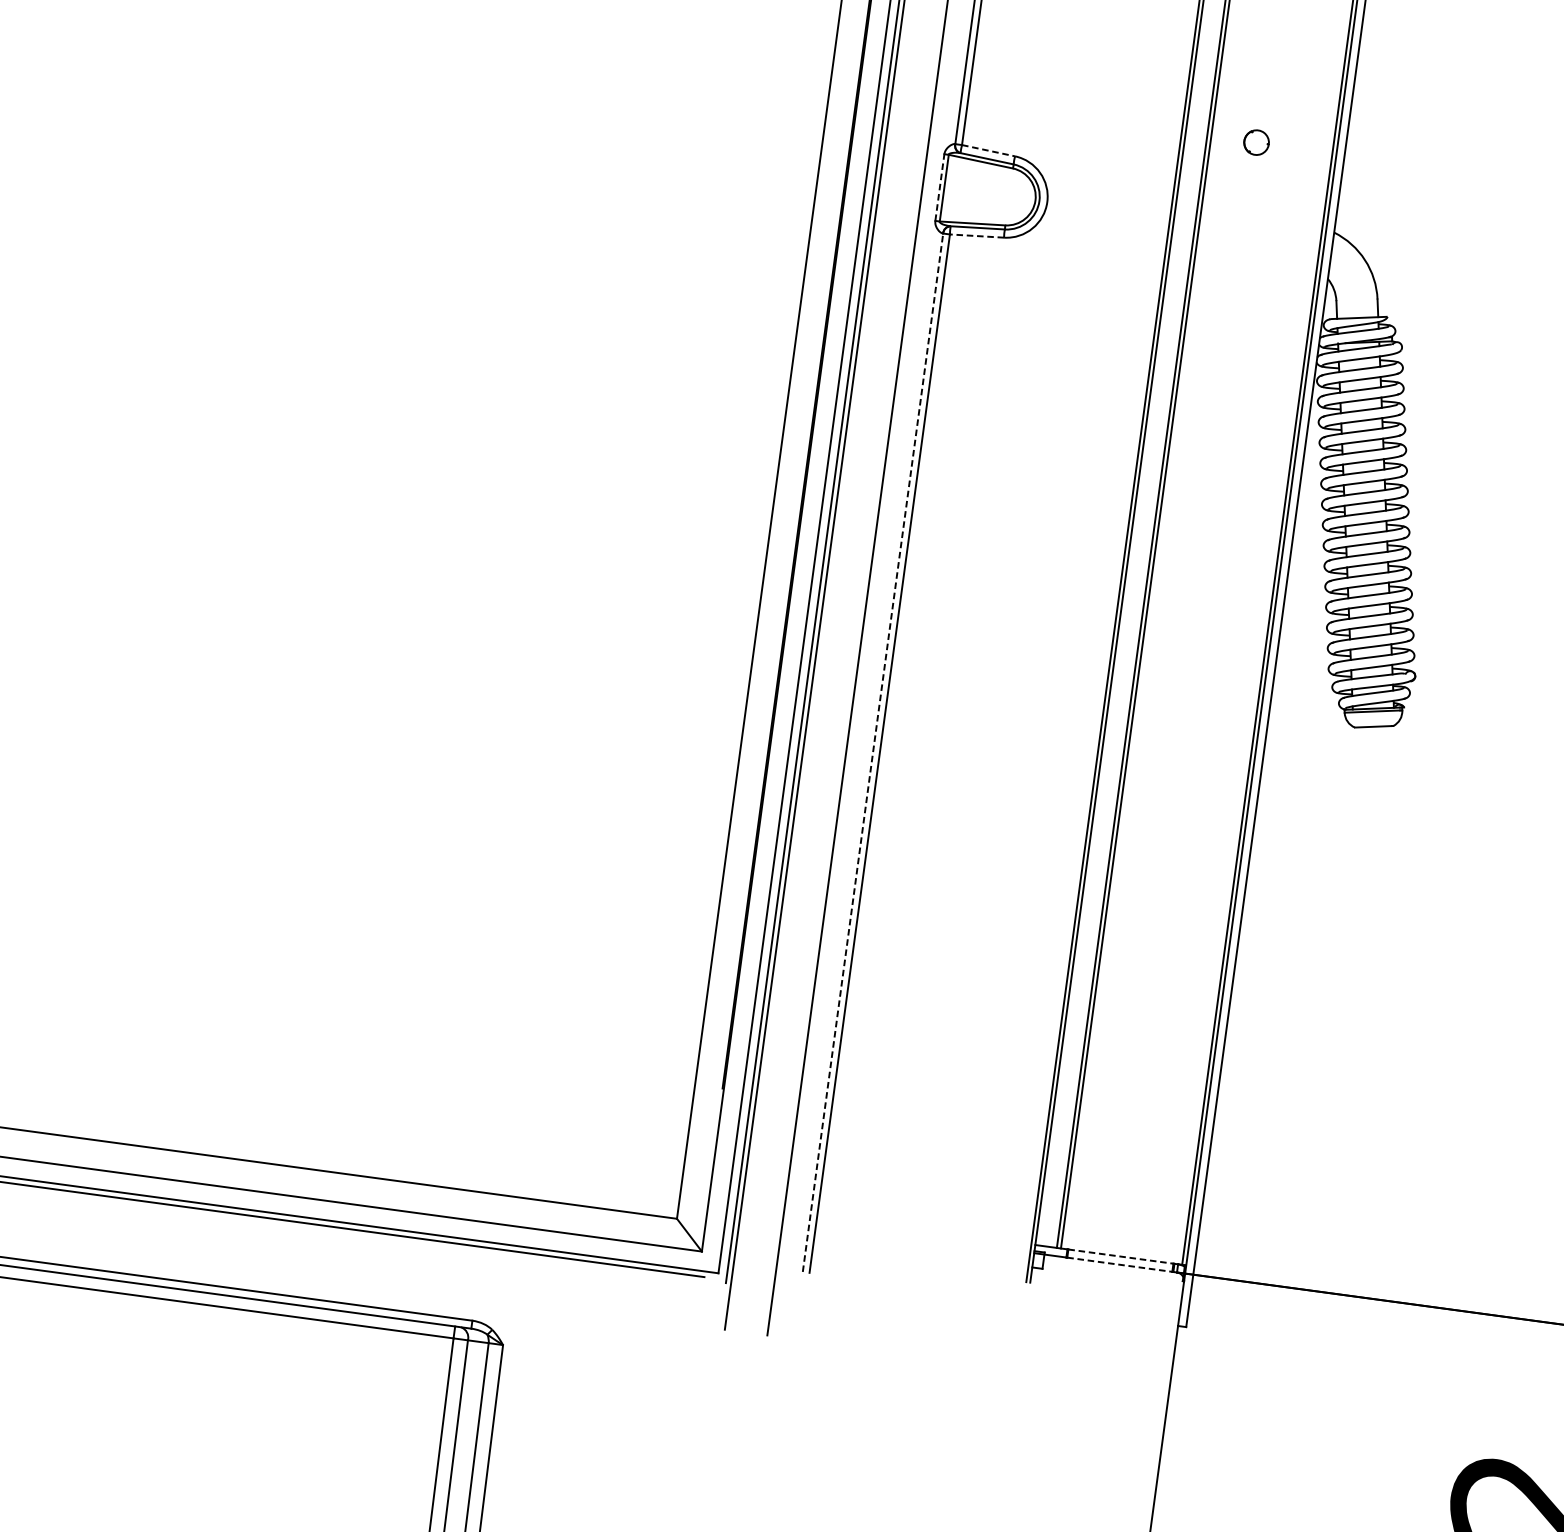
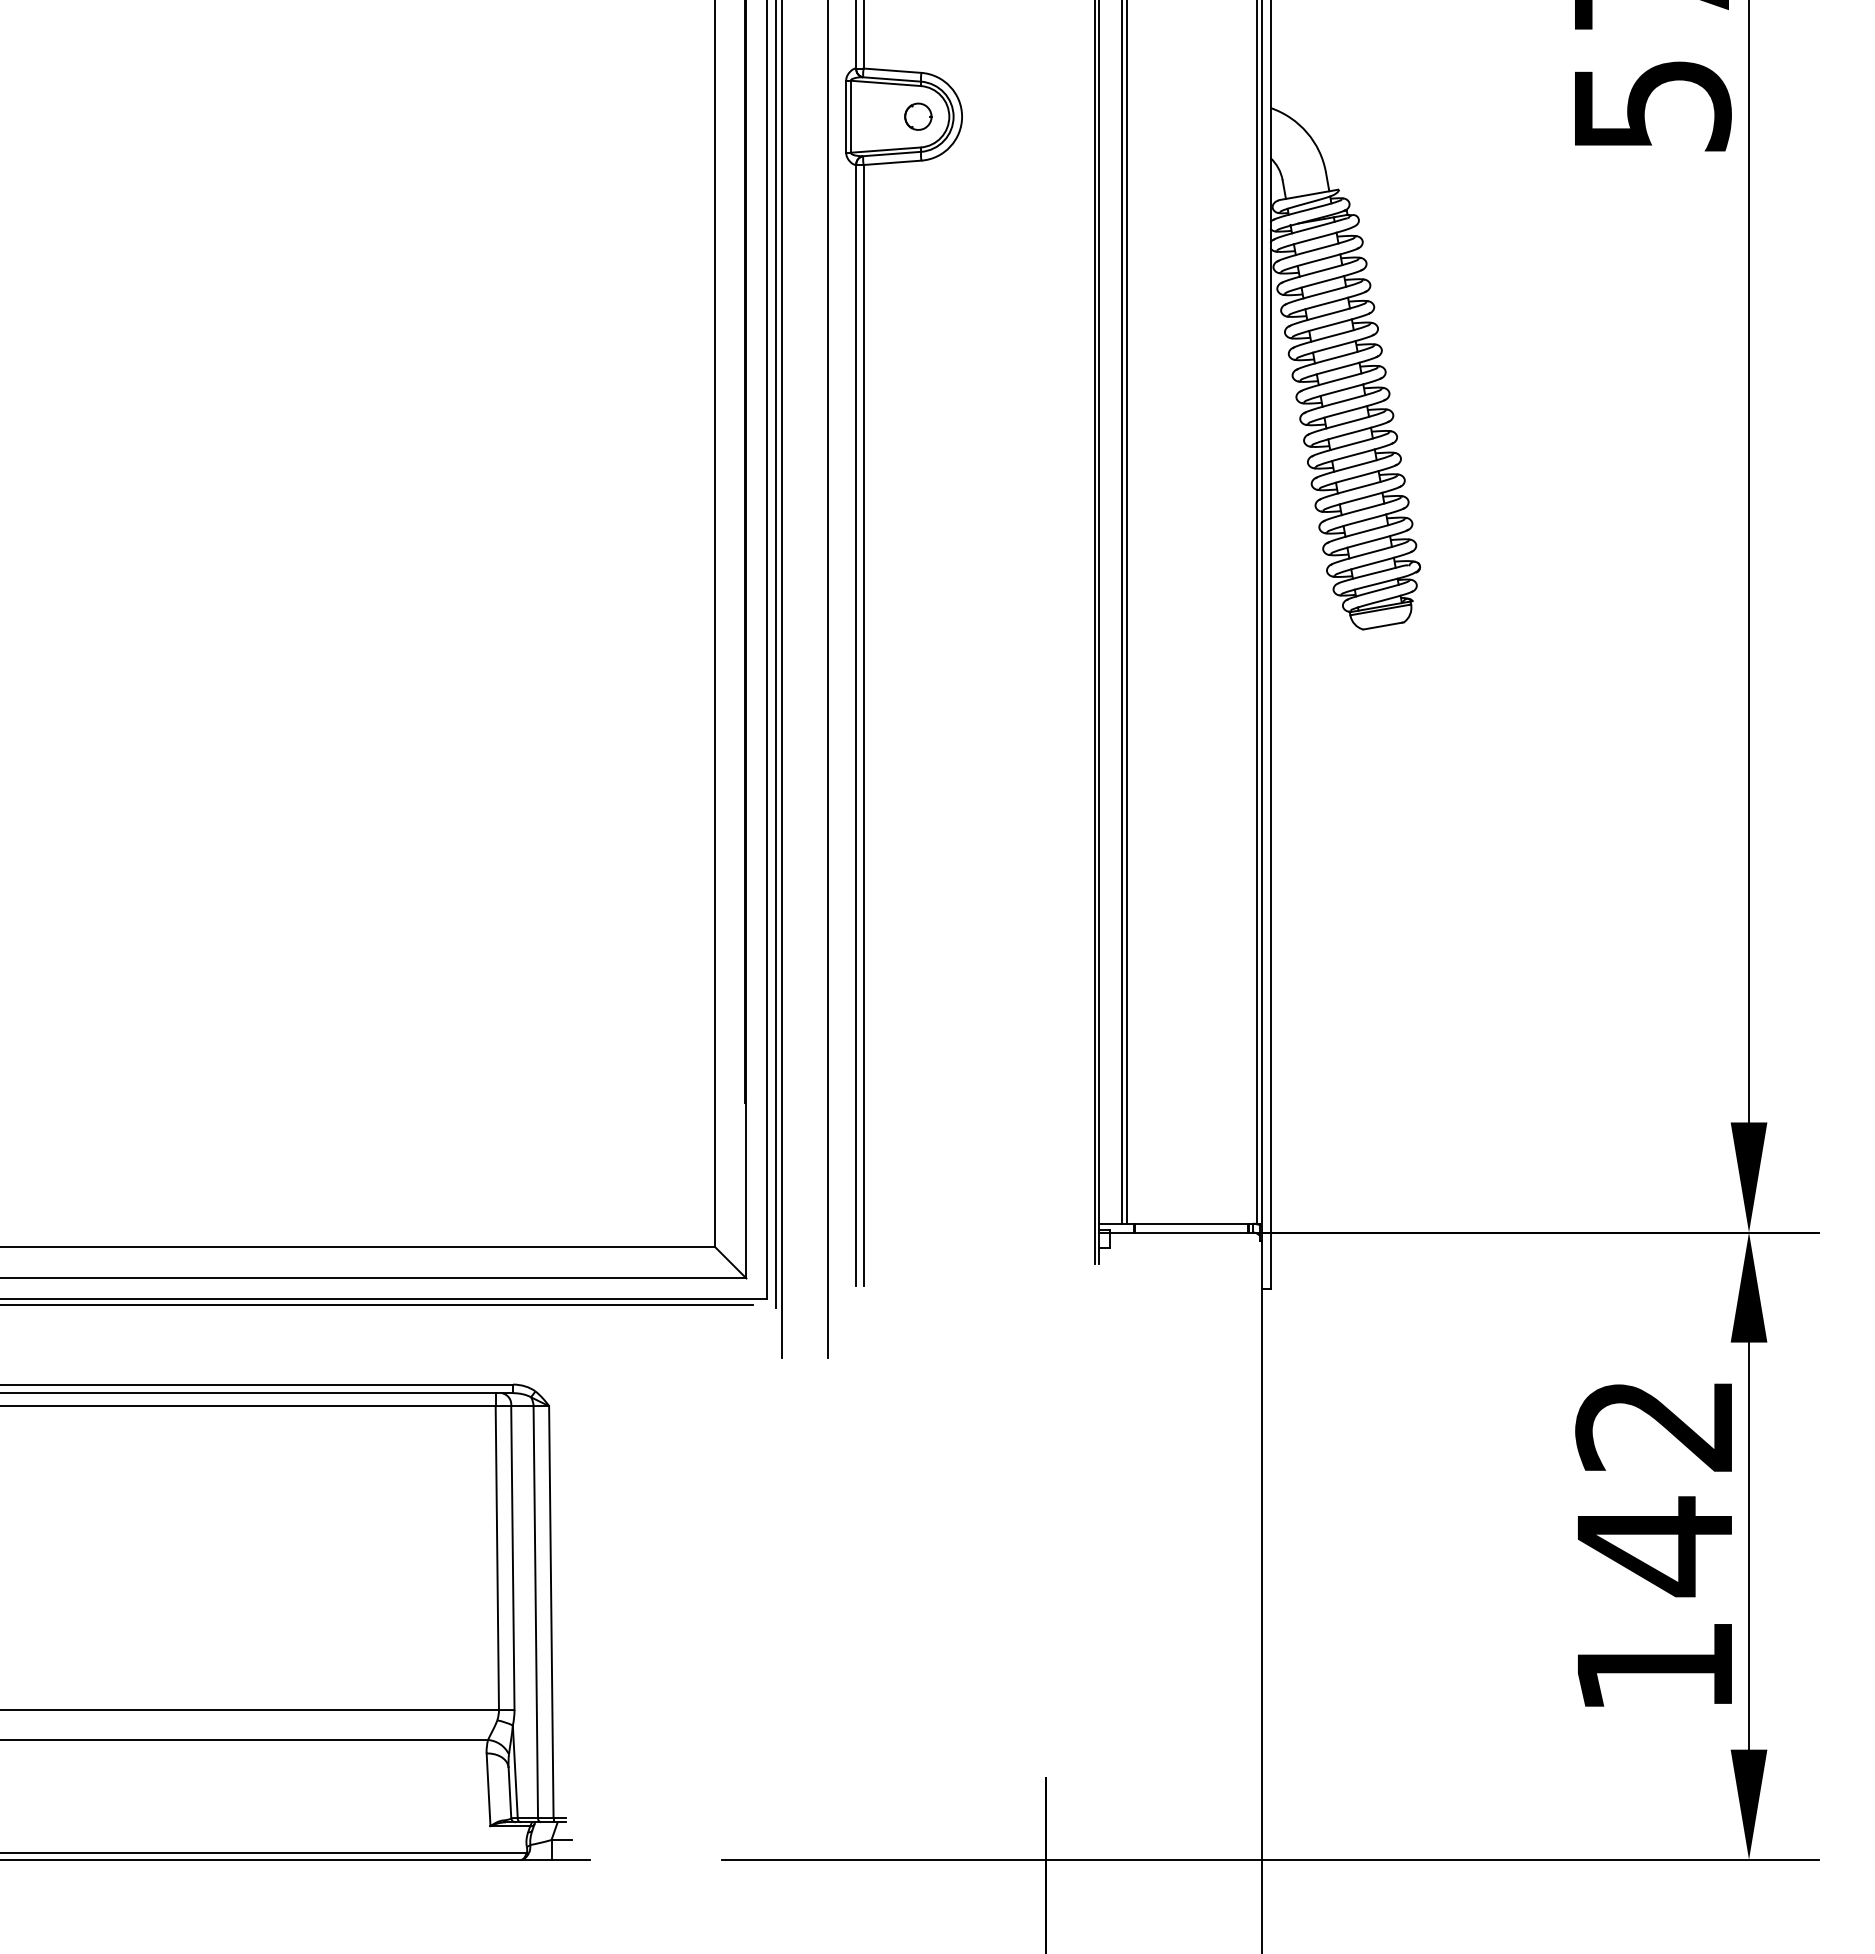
part: (1256, 142) -> (918, 116), moved
line: (988, 150) -> (892, 70), dashed -> solid
line: (940, 187) -> (846, 116), dashed -> solid
line: (977, 235) -> (892, 162), dashed -> solid
line: (873, 752) -> (856, 724), dashed -> solid
line: (1121, 1256) -> (1191, 1223), dashed -> solid
line: (1120, 1264) -> (1191, 1232), dashed -> solid

